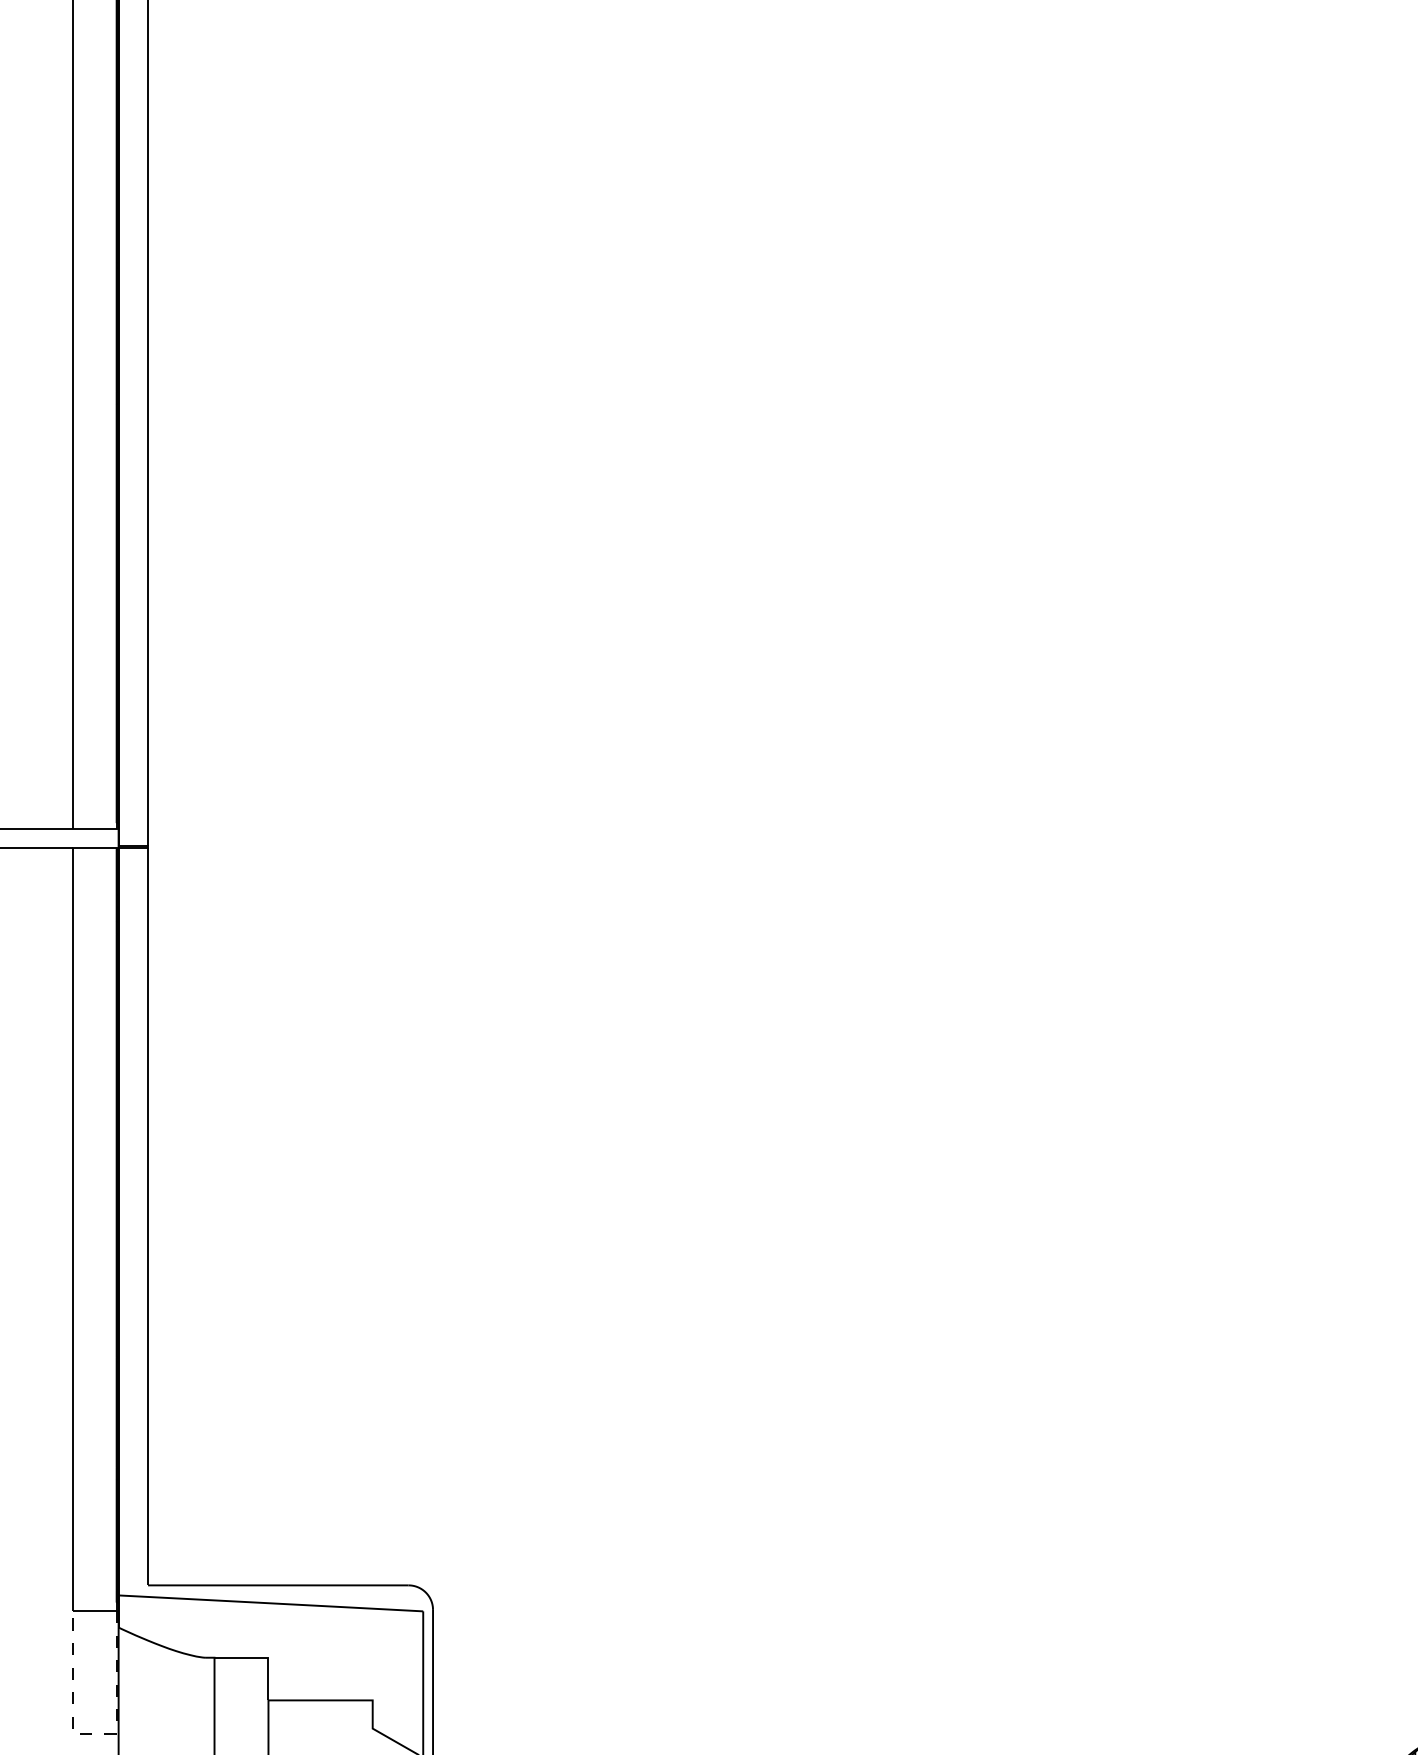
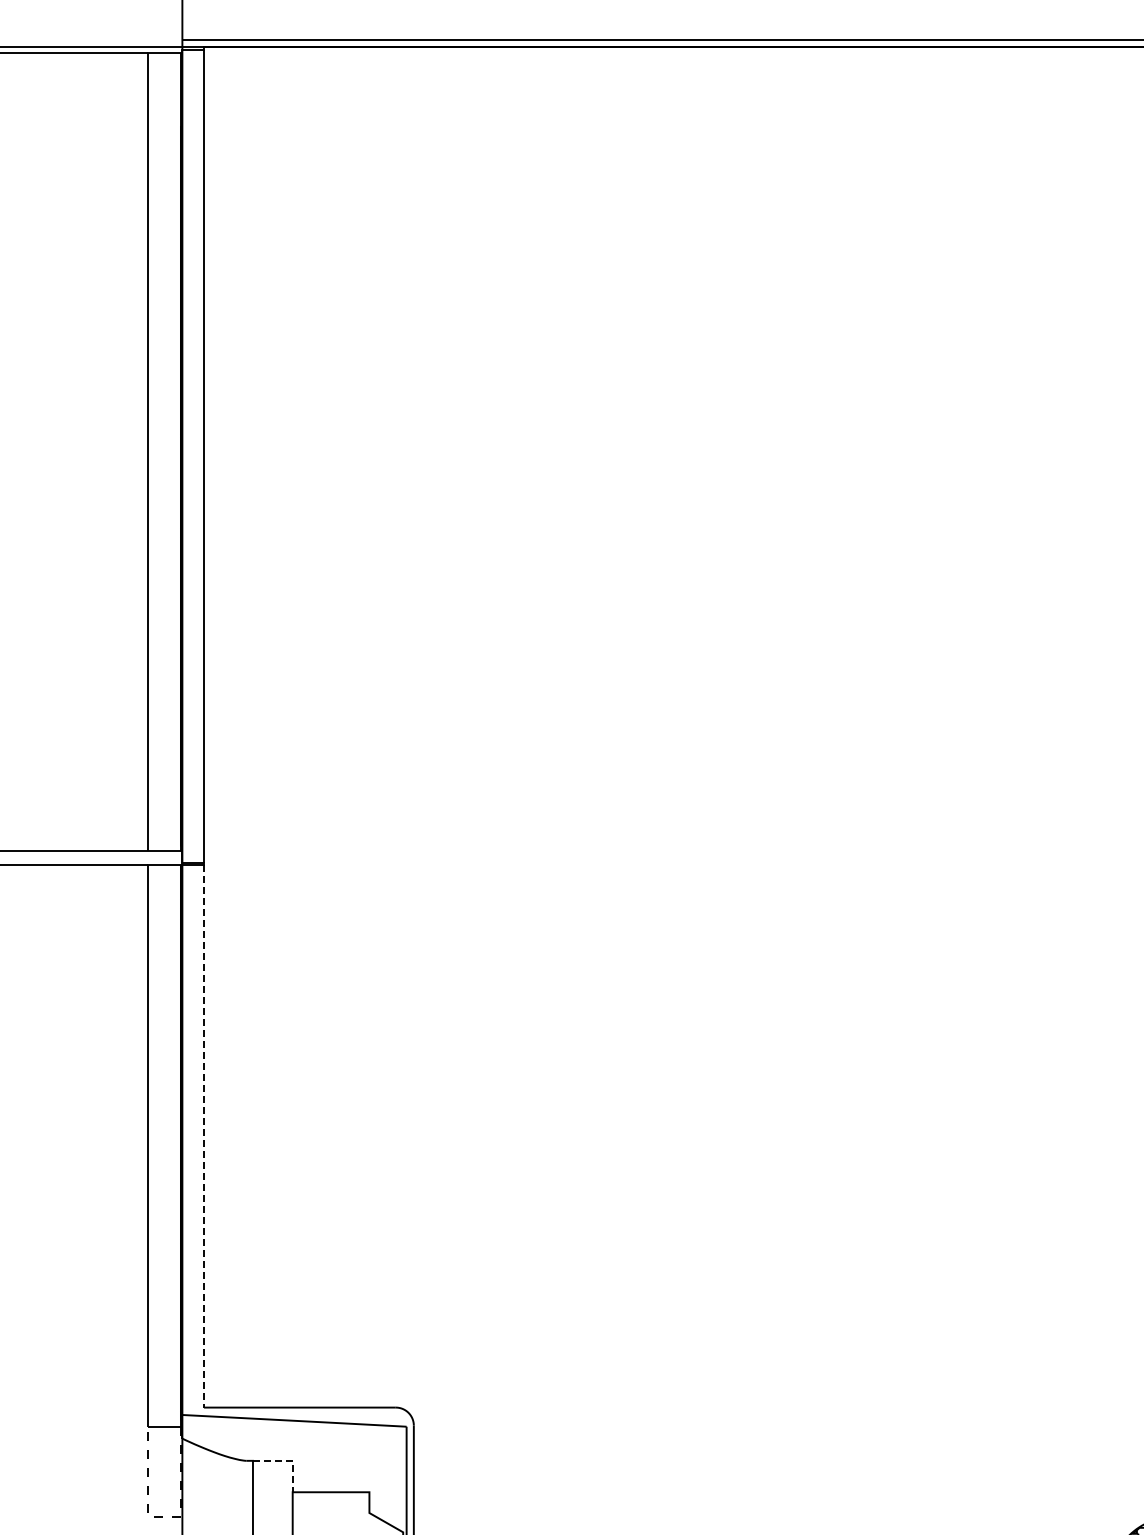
line: (148, 1217) -> (204, 1136), solid -> dashed
line: (264, 1657) -> (289, 1460), solid -> dashed

